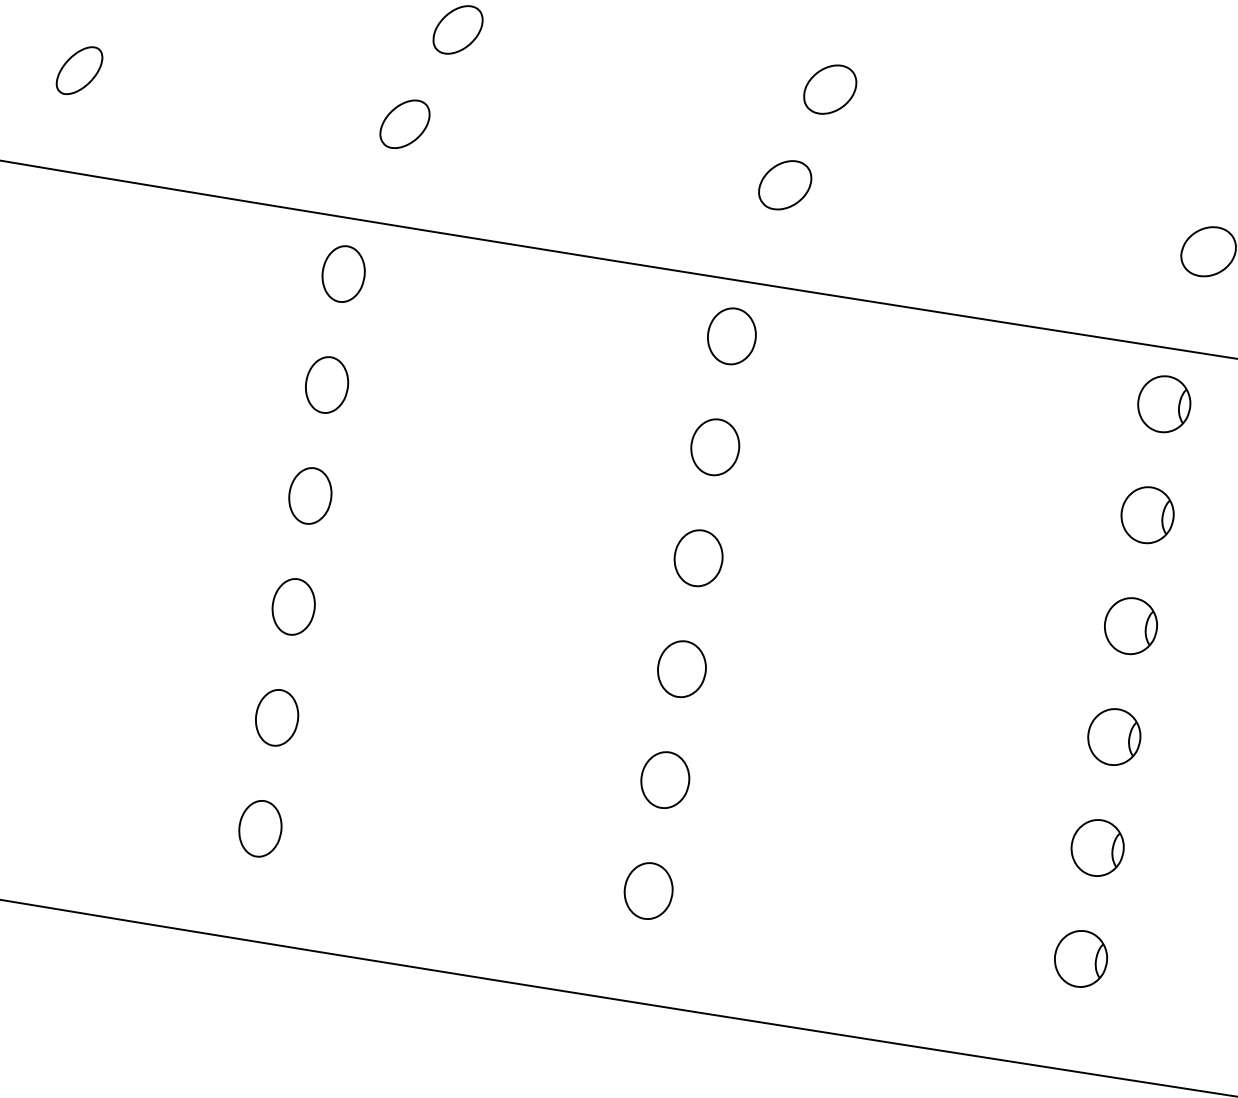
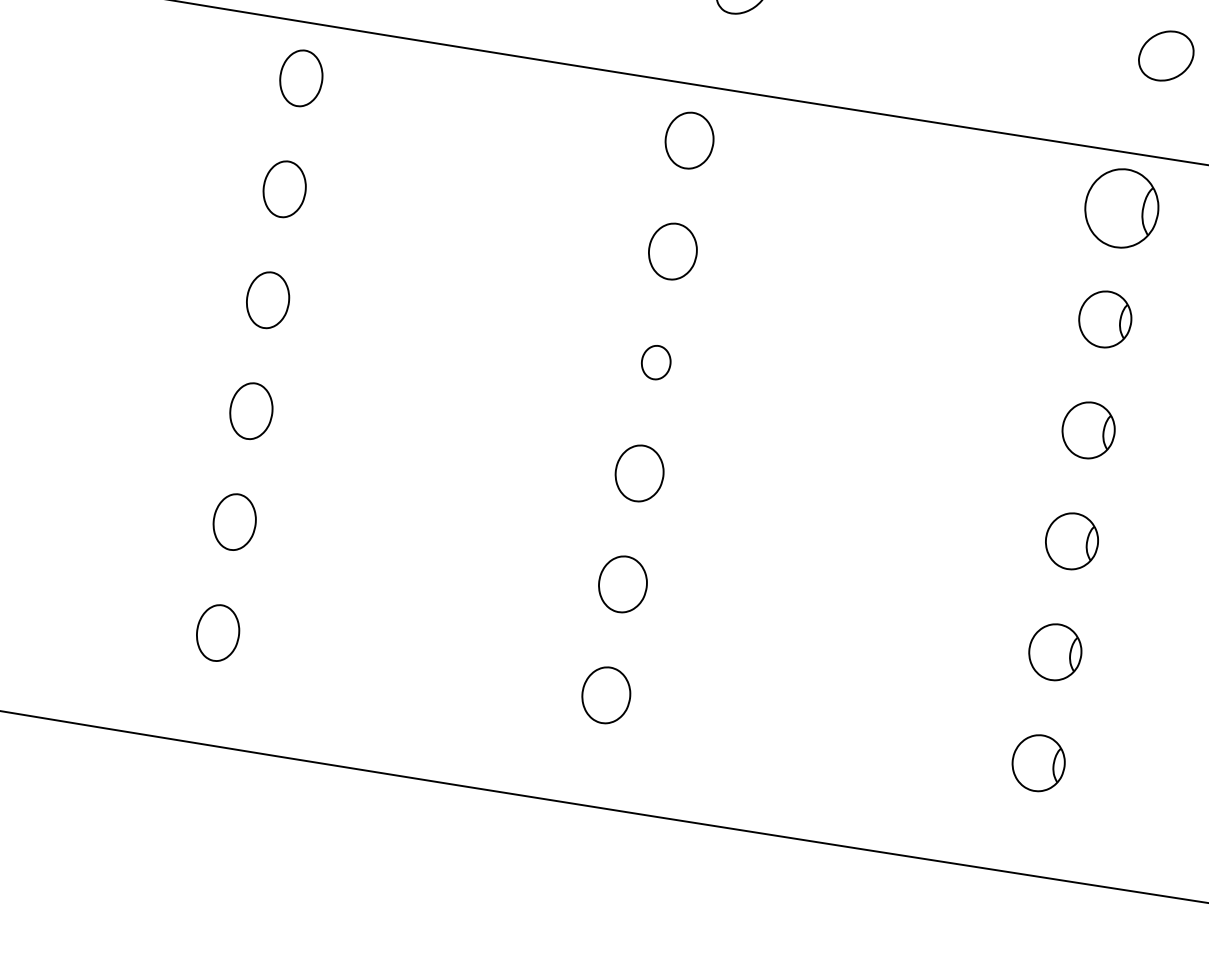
part: (1164, 404) -> (1122, 208), size x1.4
part: (698, 558) -> (656, 362), size x0.6

